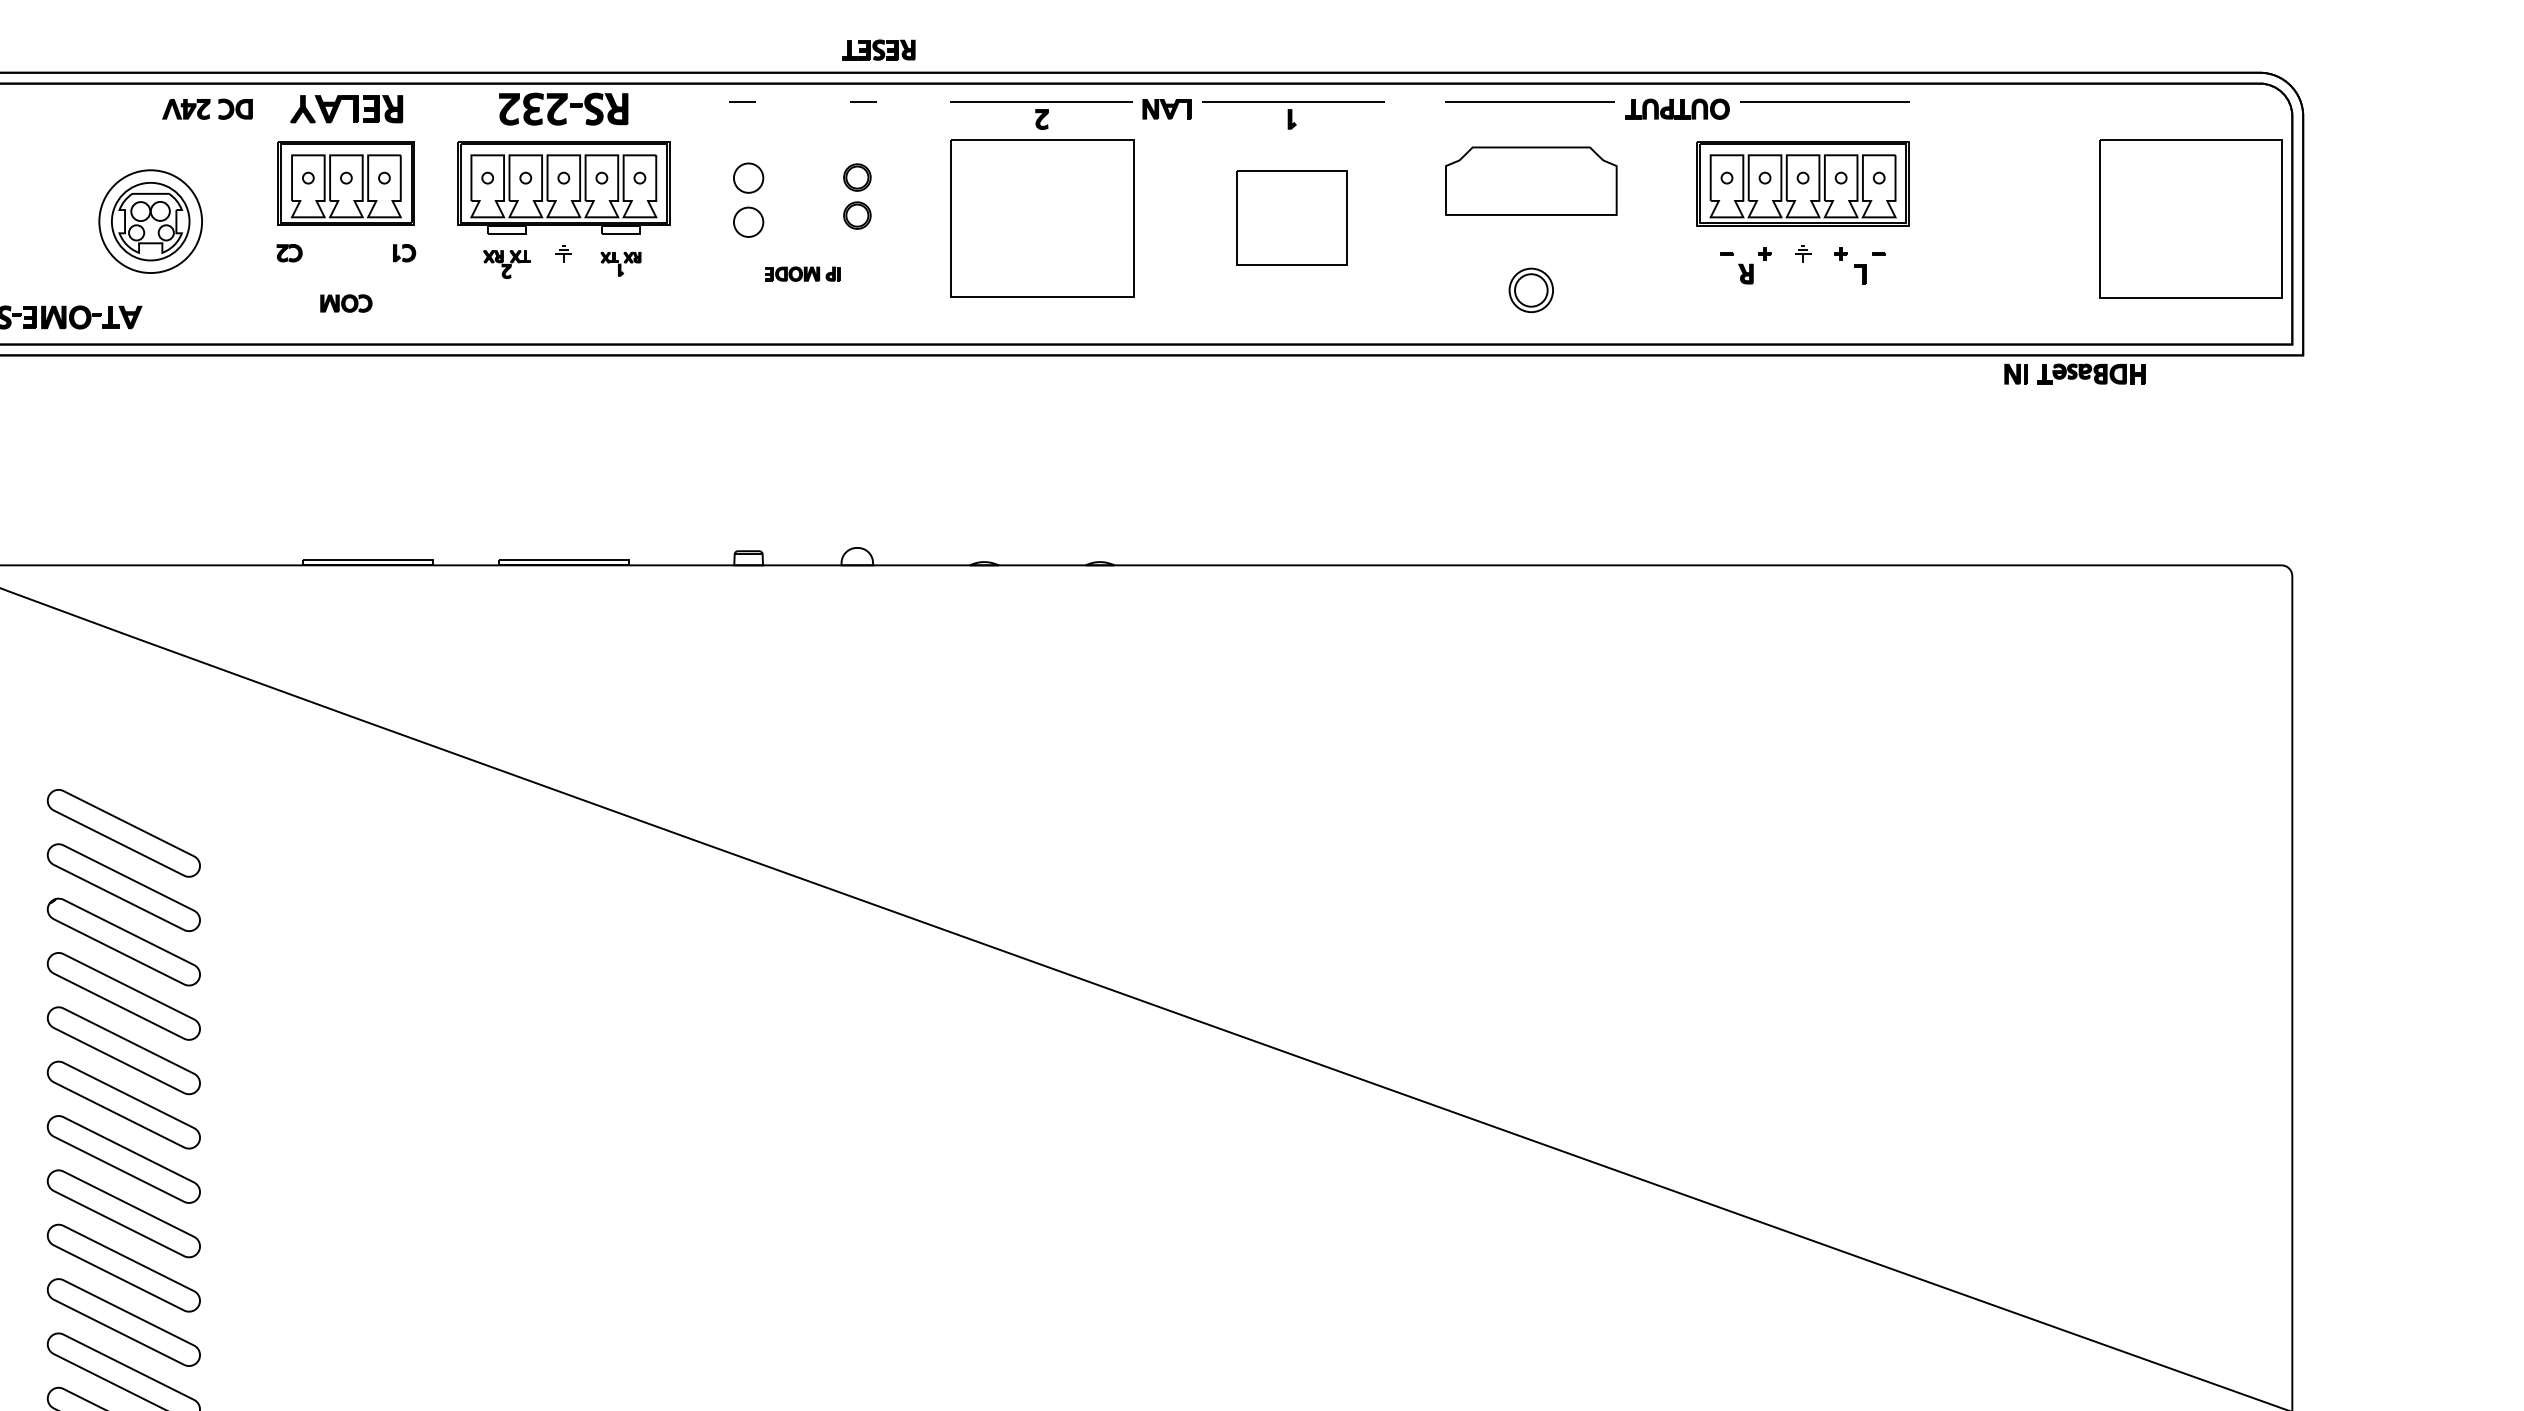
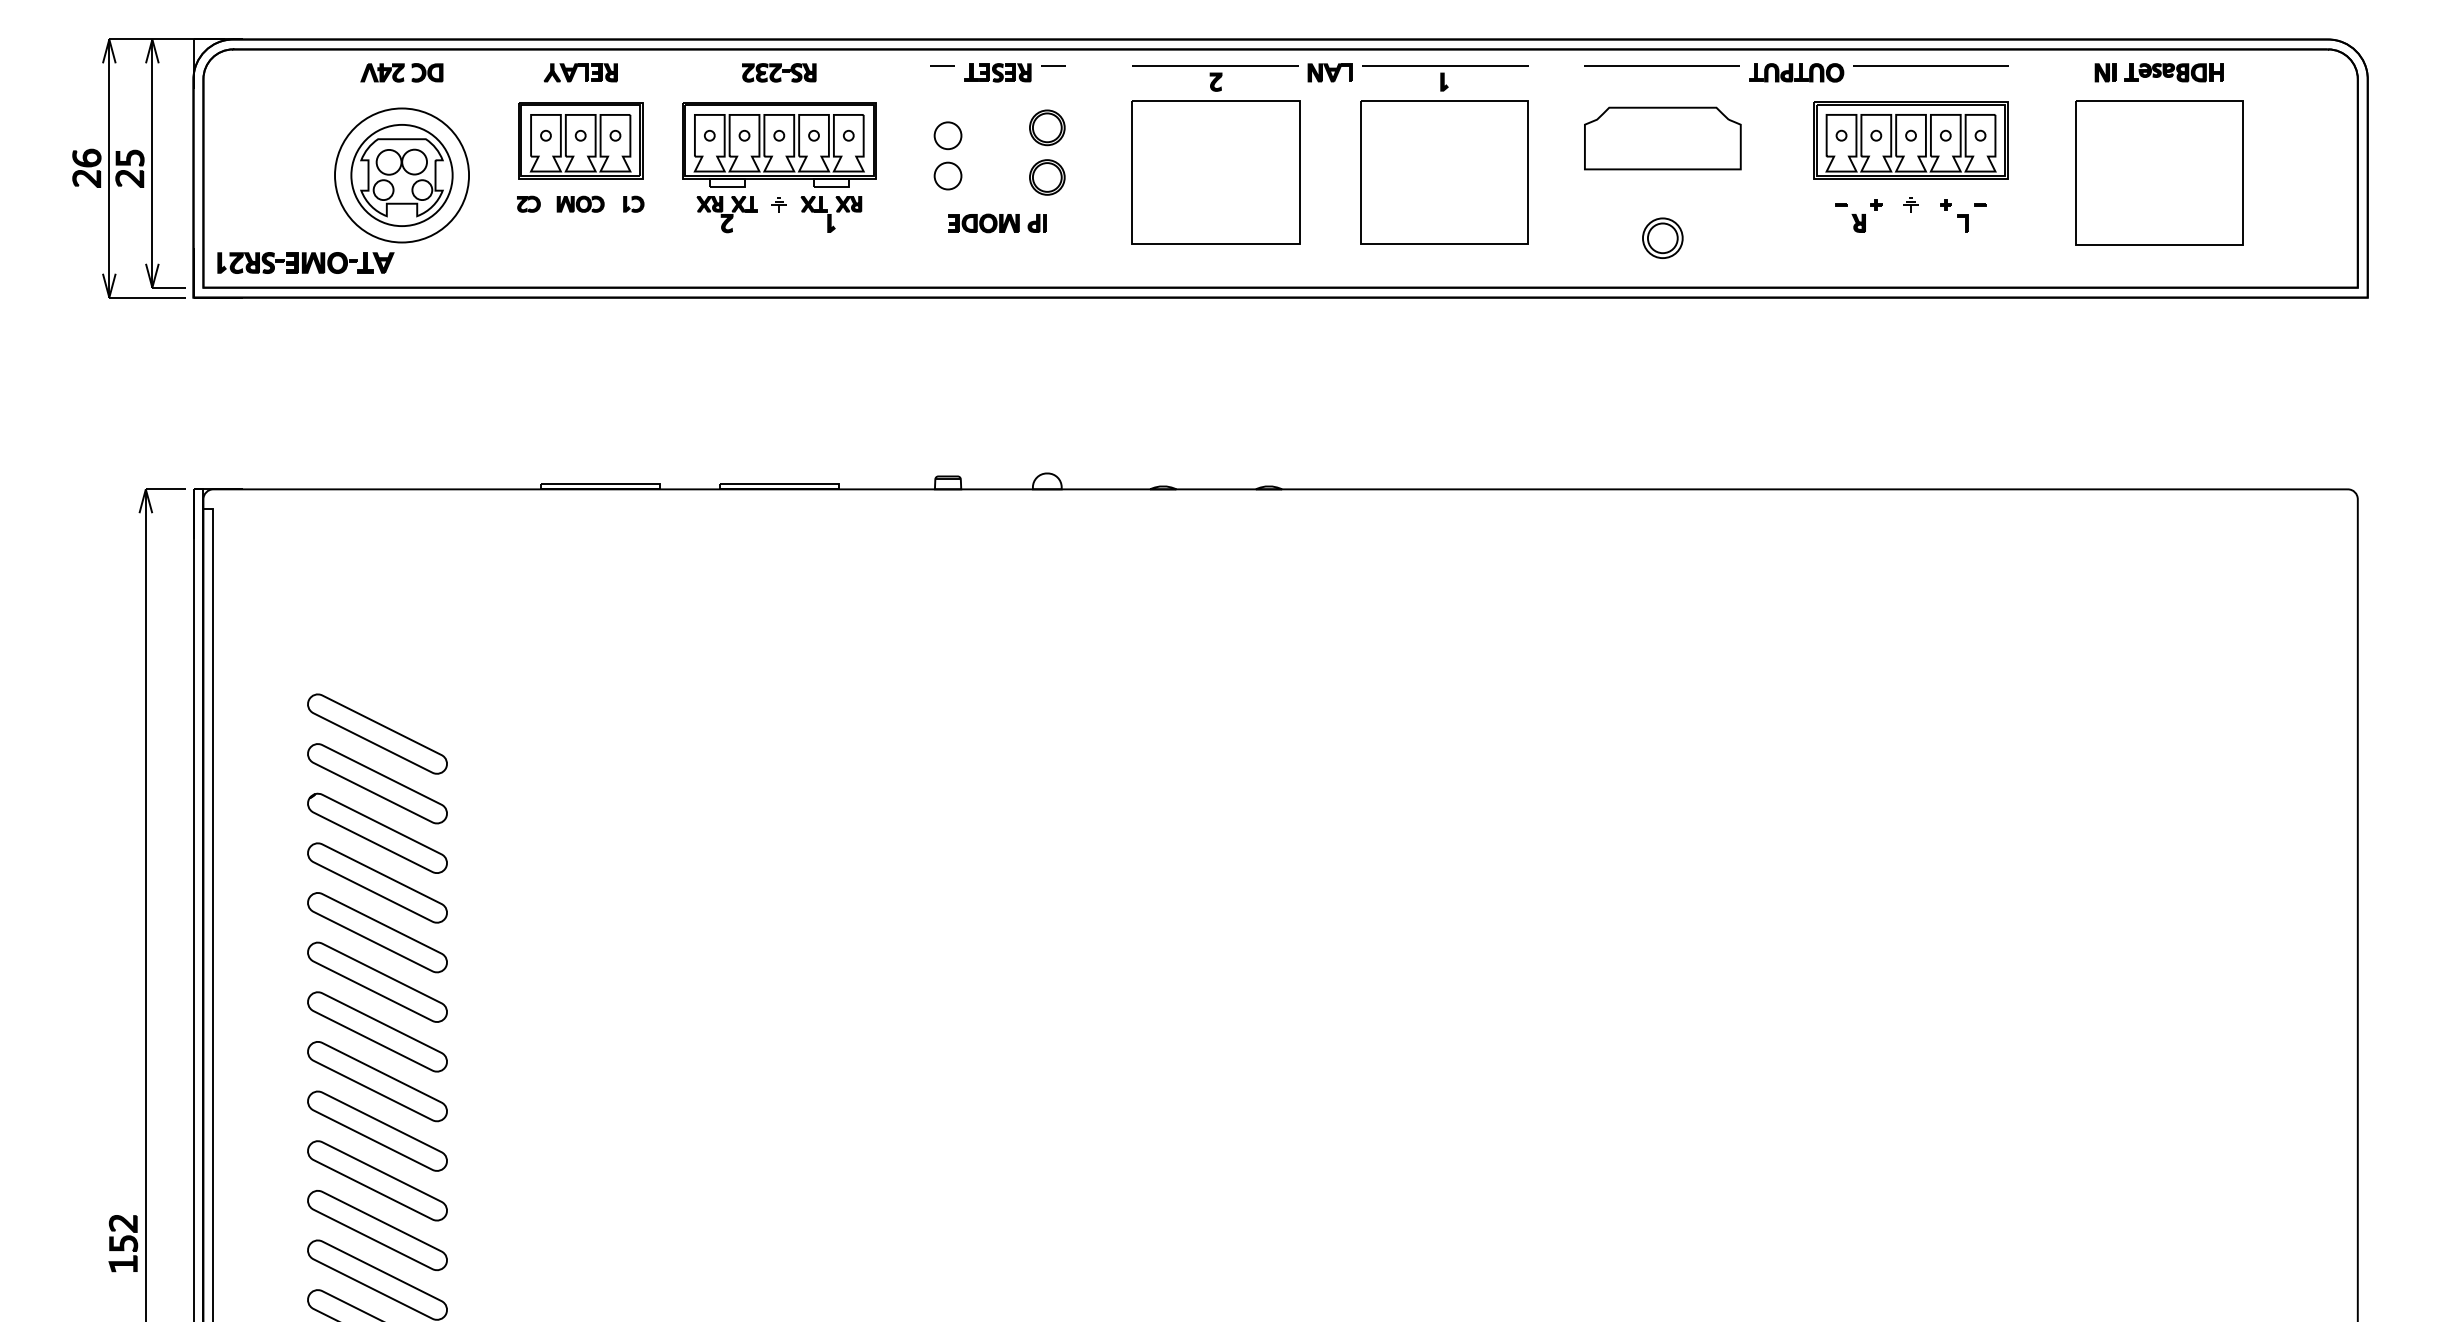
part: (878, 49) -> (997, 72), moved
part: (207, 108) -> (401, 72), moved
part: (346, 108) -> (580, 72), size x0.71
part: (564, 108) -> (779, 72), size x0.62
part: (857, 196) -> (1047, 152), size x1.43
part: (1292, 218) -> (1444, 172), size x1.67
part: (2191, 218) -> (2159, 172), moved
part: (150, 221) -> (401, 175), size x1.43
part: (506, 264) -> (726, 214), size x1.43
part: (621, 264) -> (831, 214), size x1.67
part: (802, 274) -> (997, 223), size x1.43
part: (346, 302) -> (580, 203), moved
part: (2074, 373) -> (2158, 72), moved

